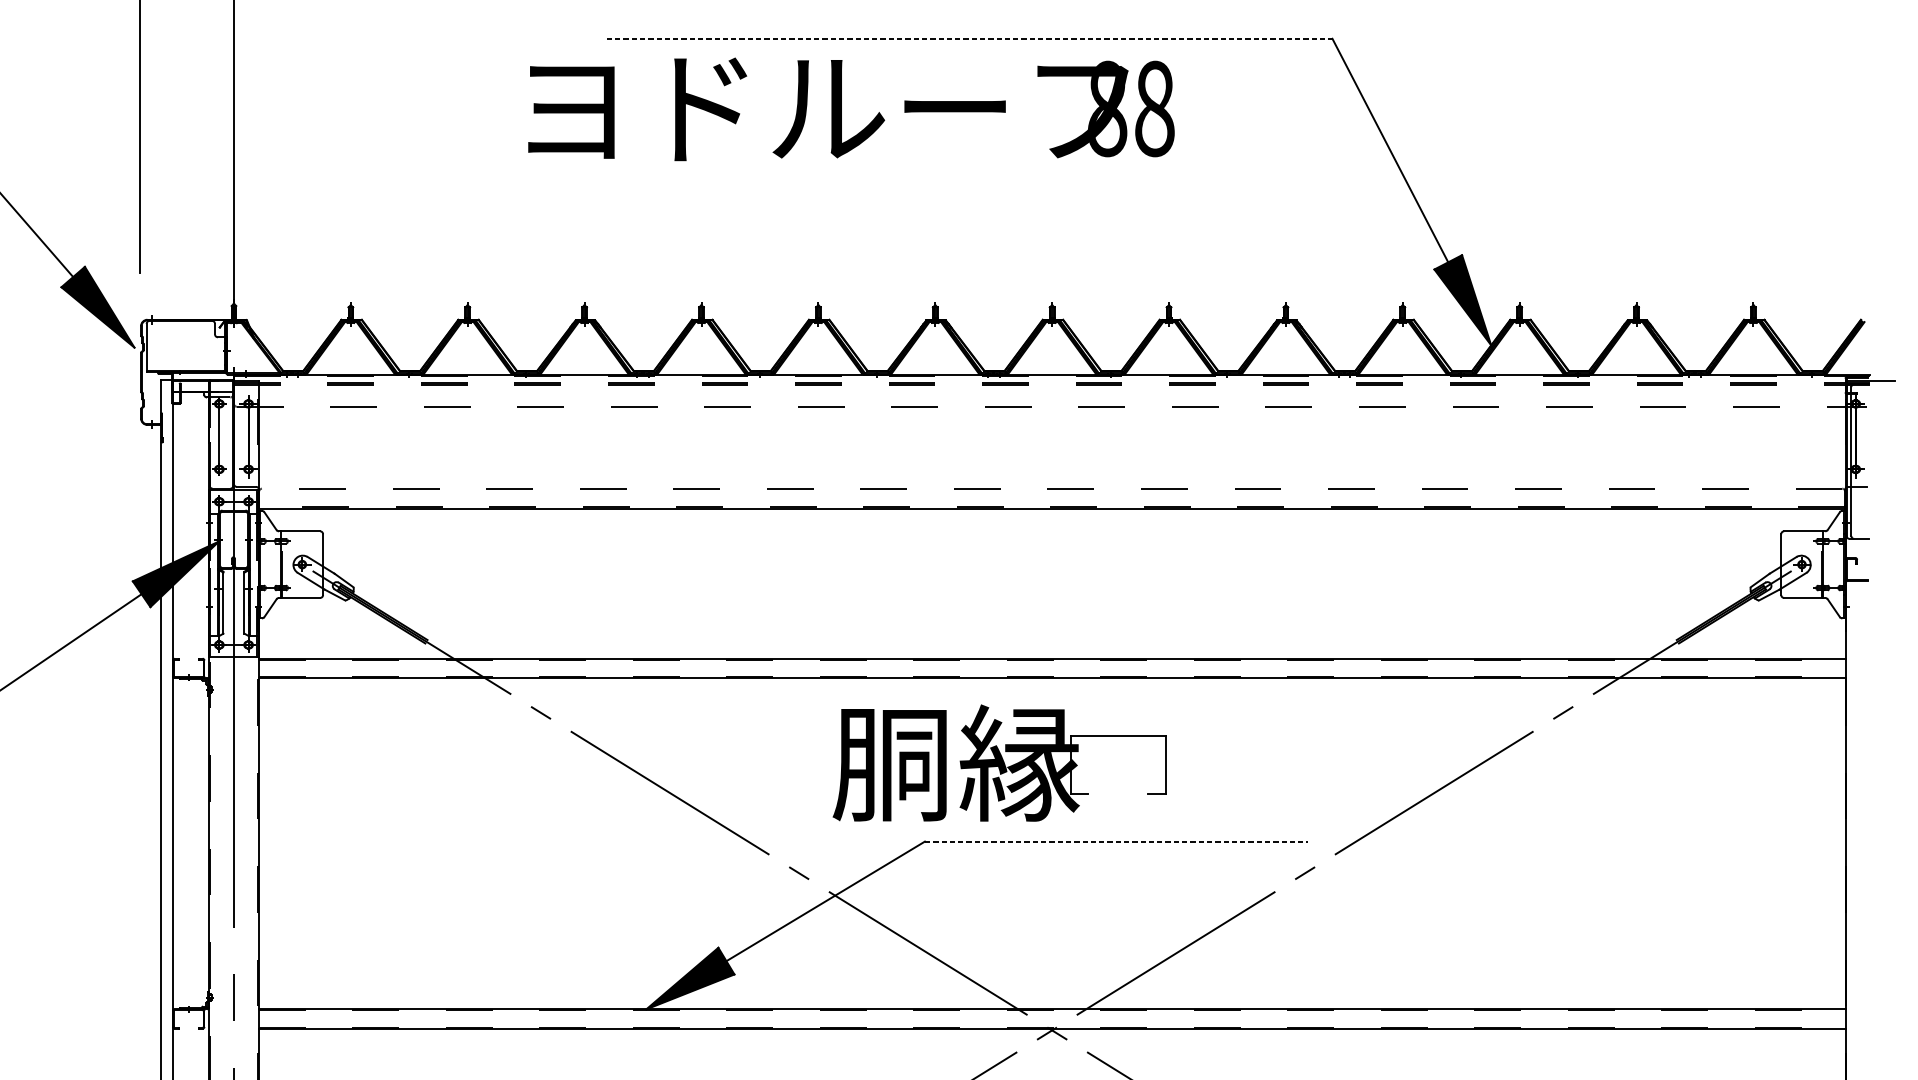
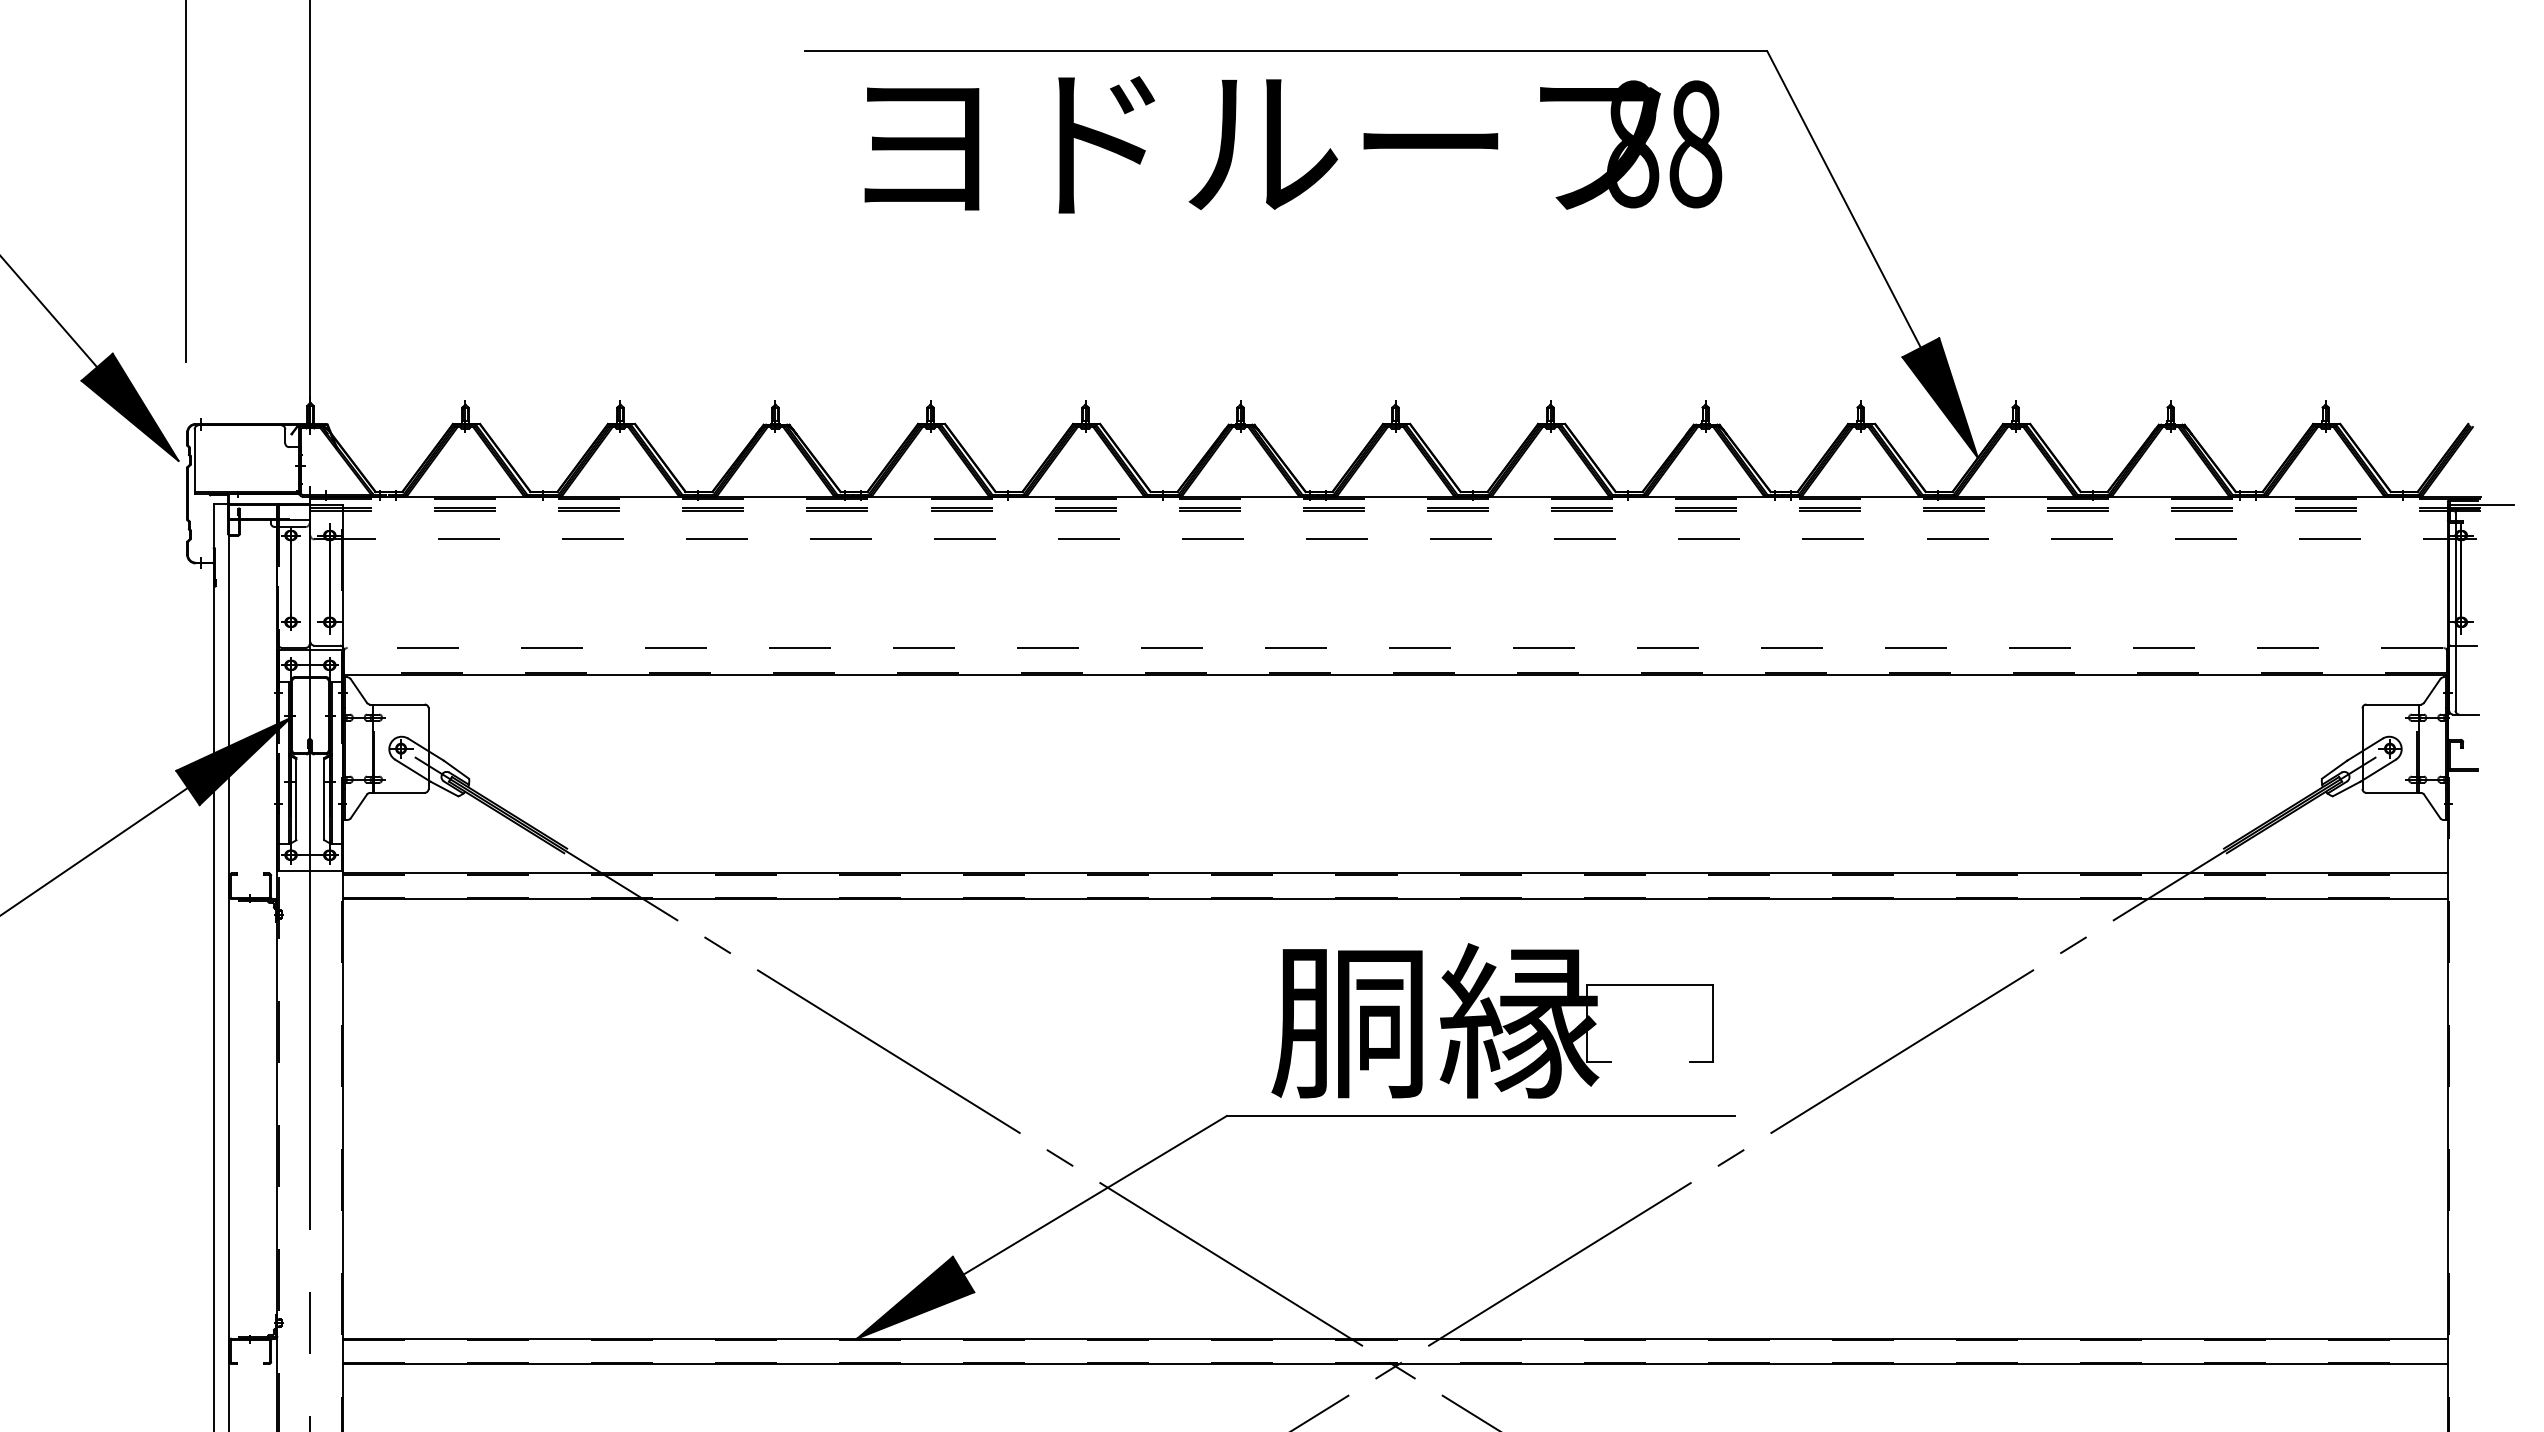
line: (969, 38) -> (1286, 51), dashed -> solid
text: (851, 109) -> (1293, 144), moved
part: (999, 762) -> (1492, 1020), moved
line: (1116, 841) -> (1480, 1116), dashed -> solid

